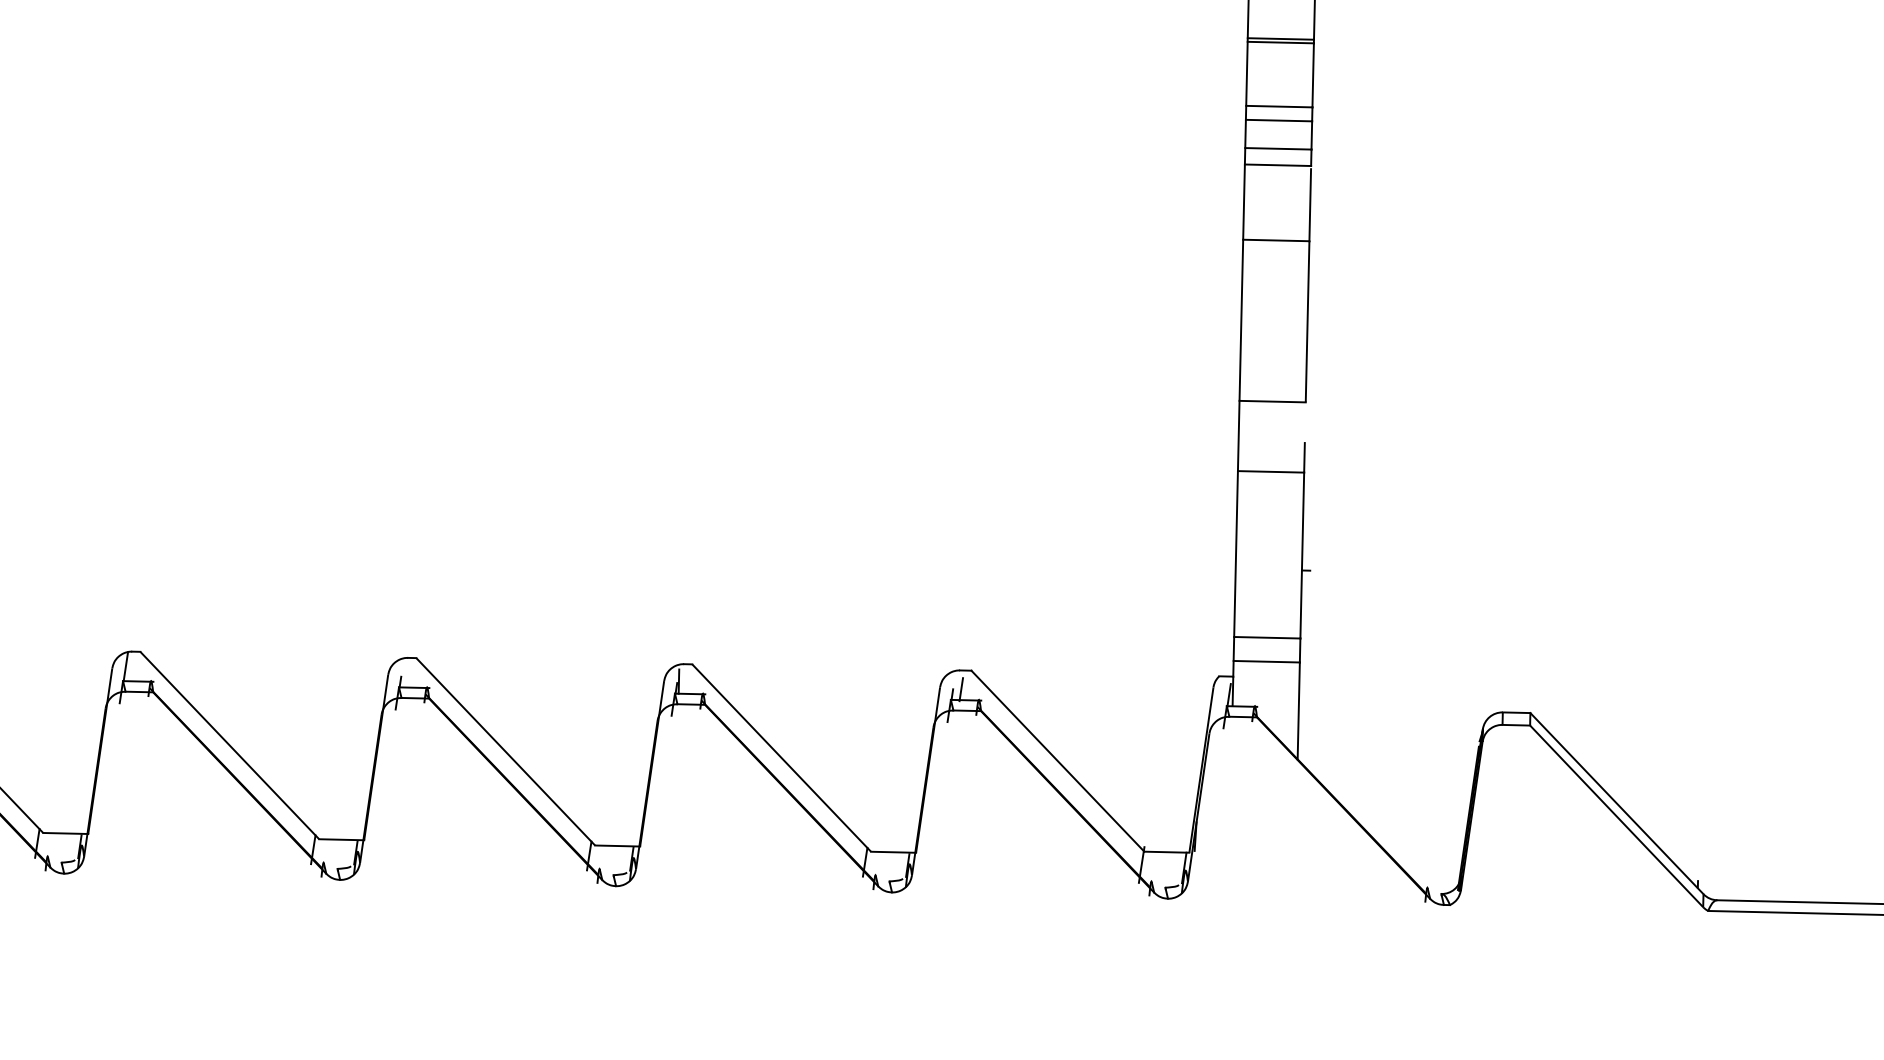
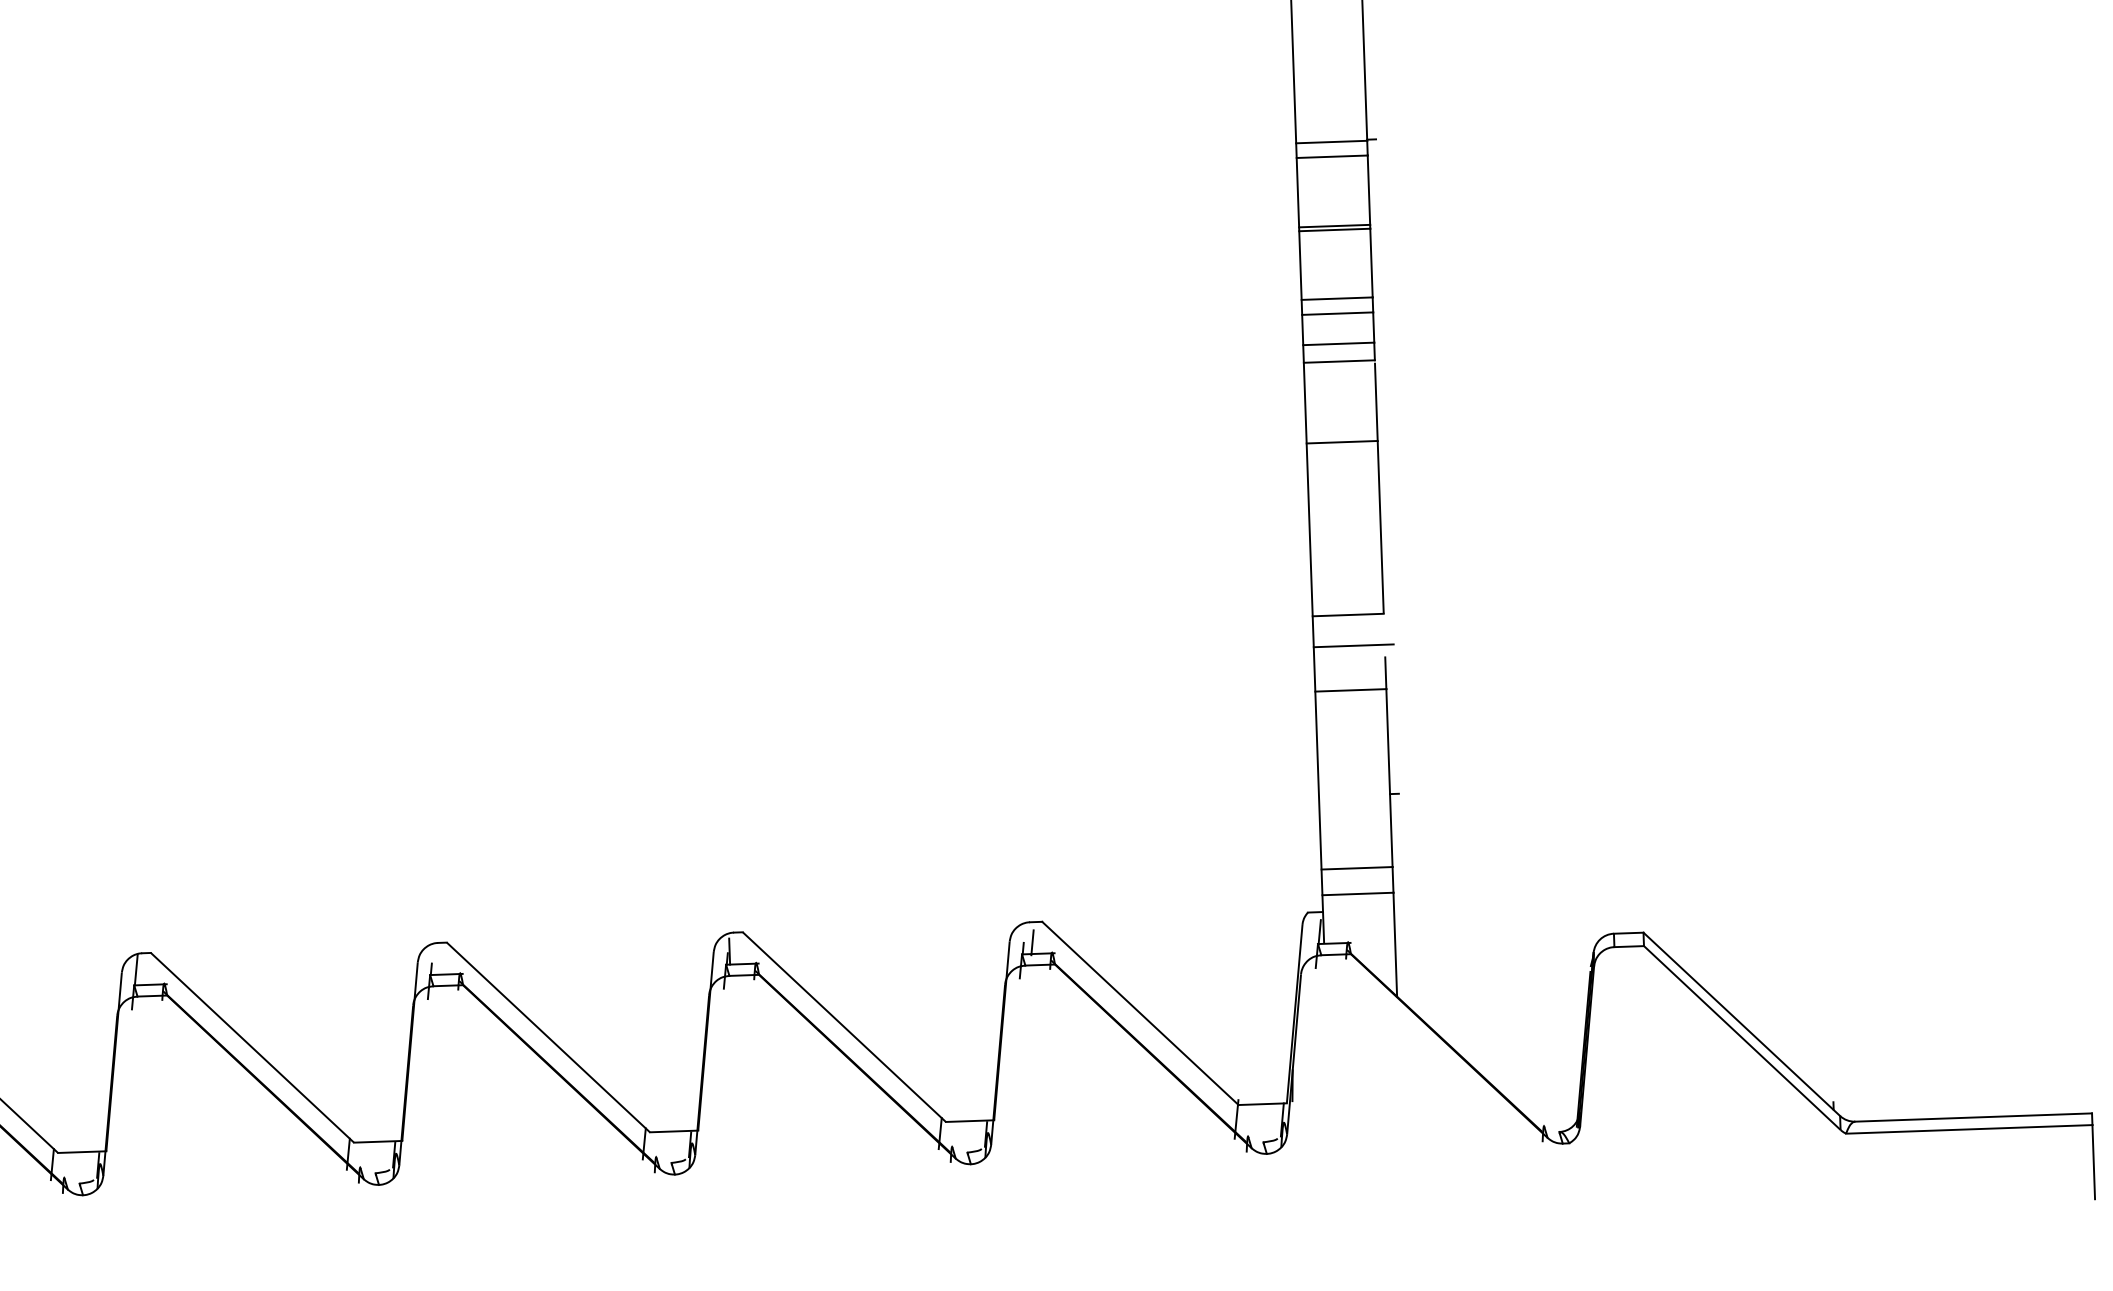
line: (1275, 430) -> (1353, 645), added

